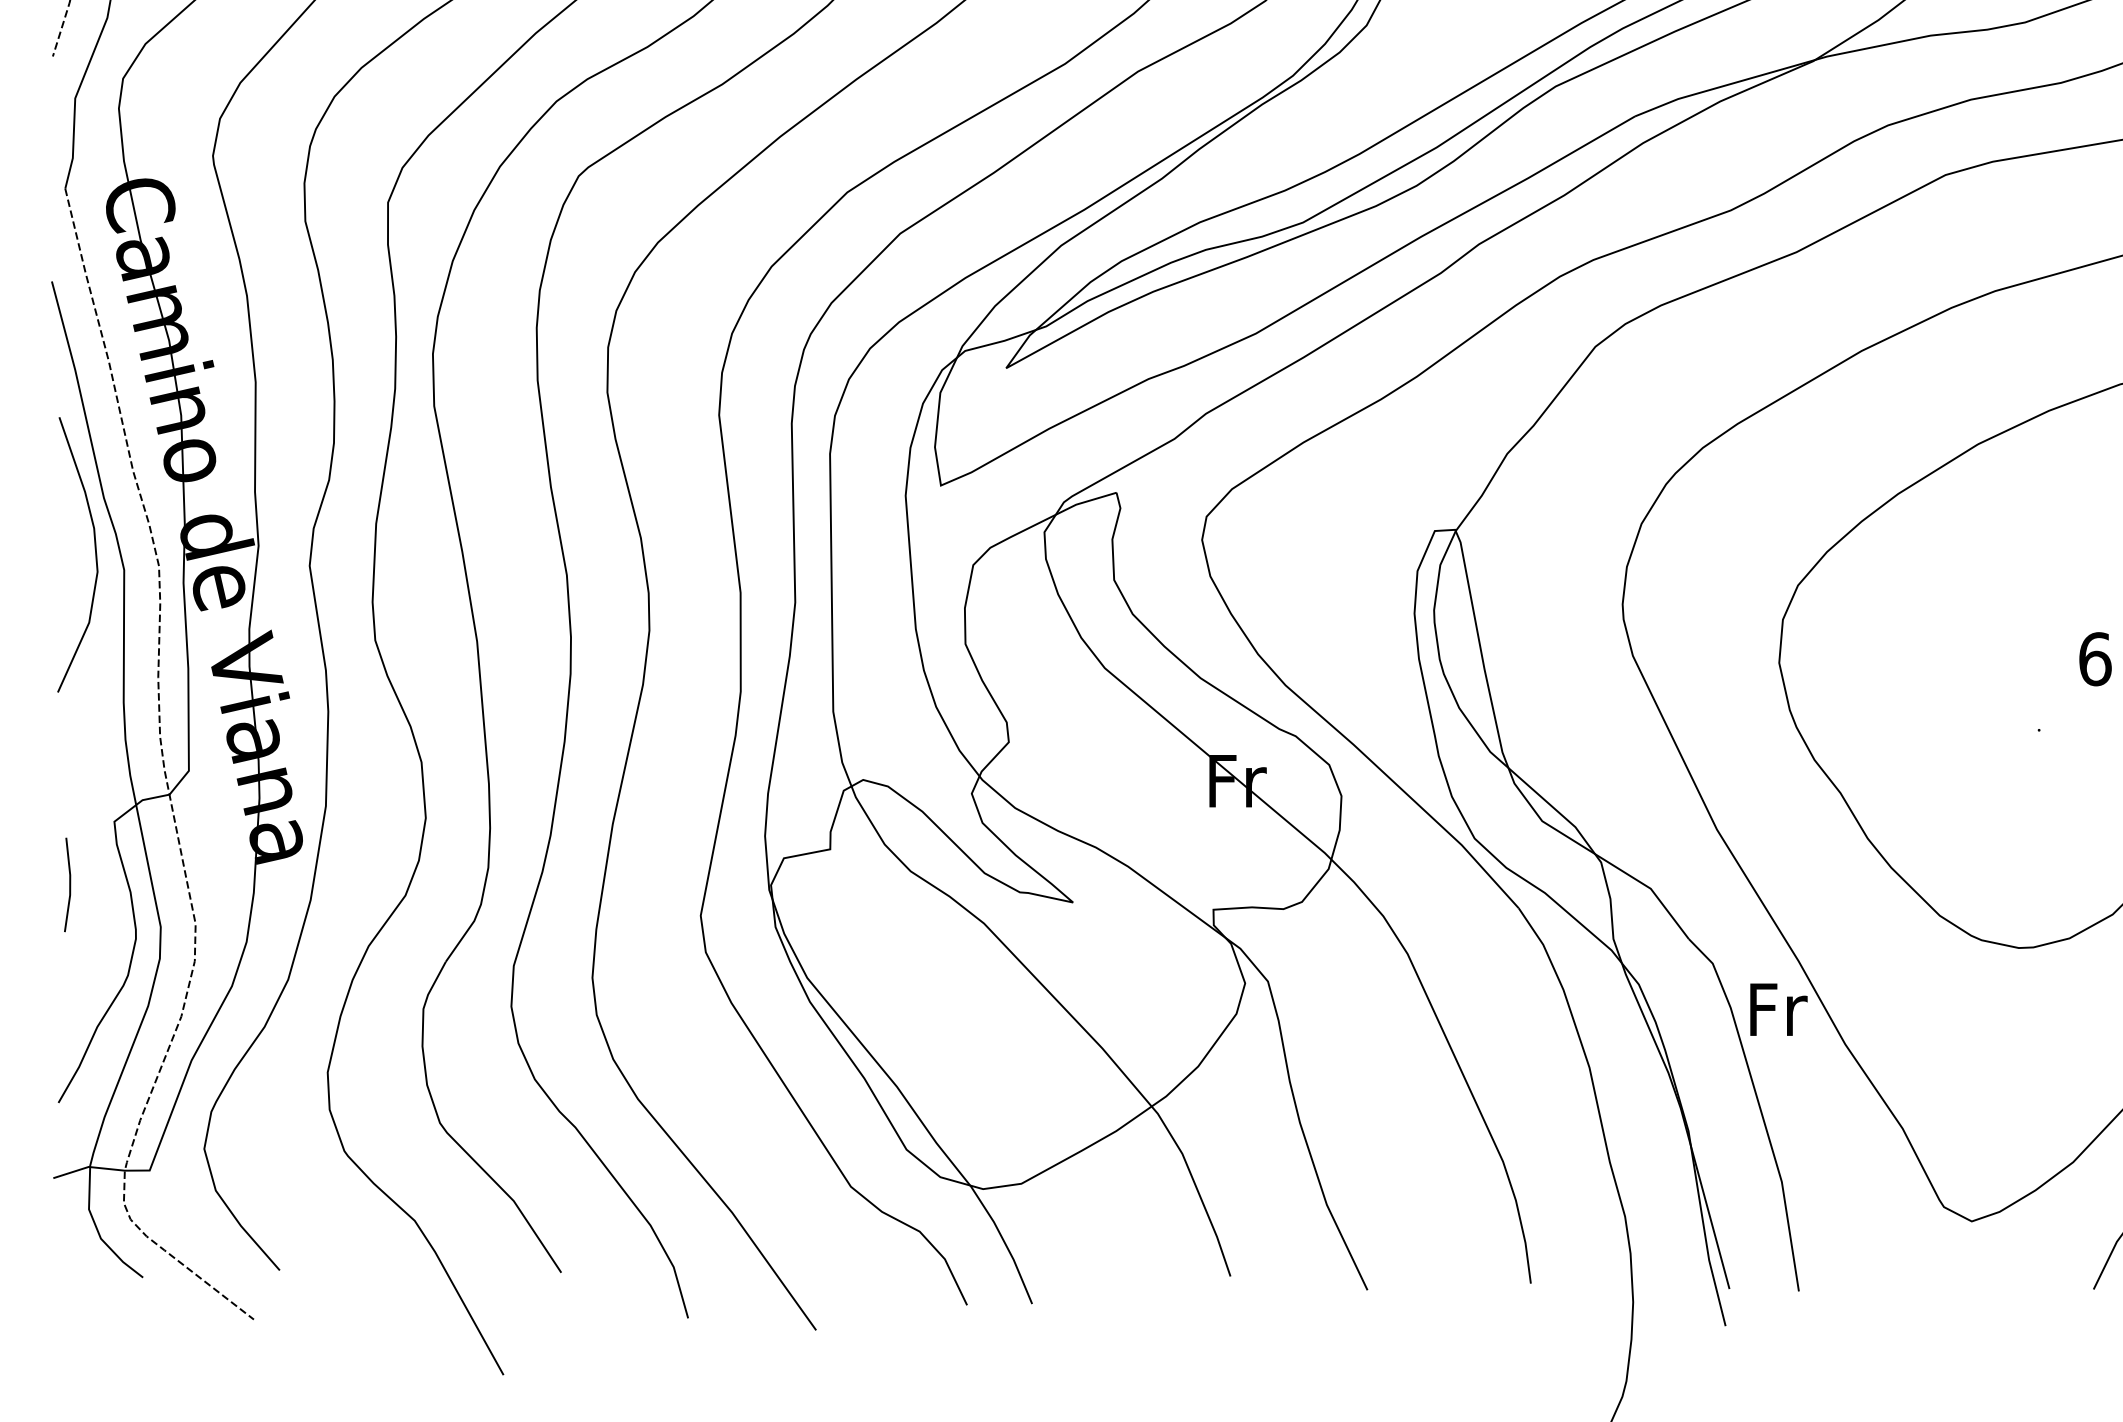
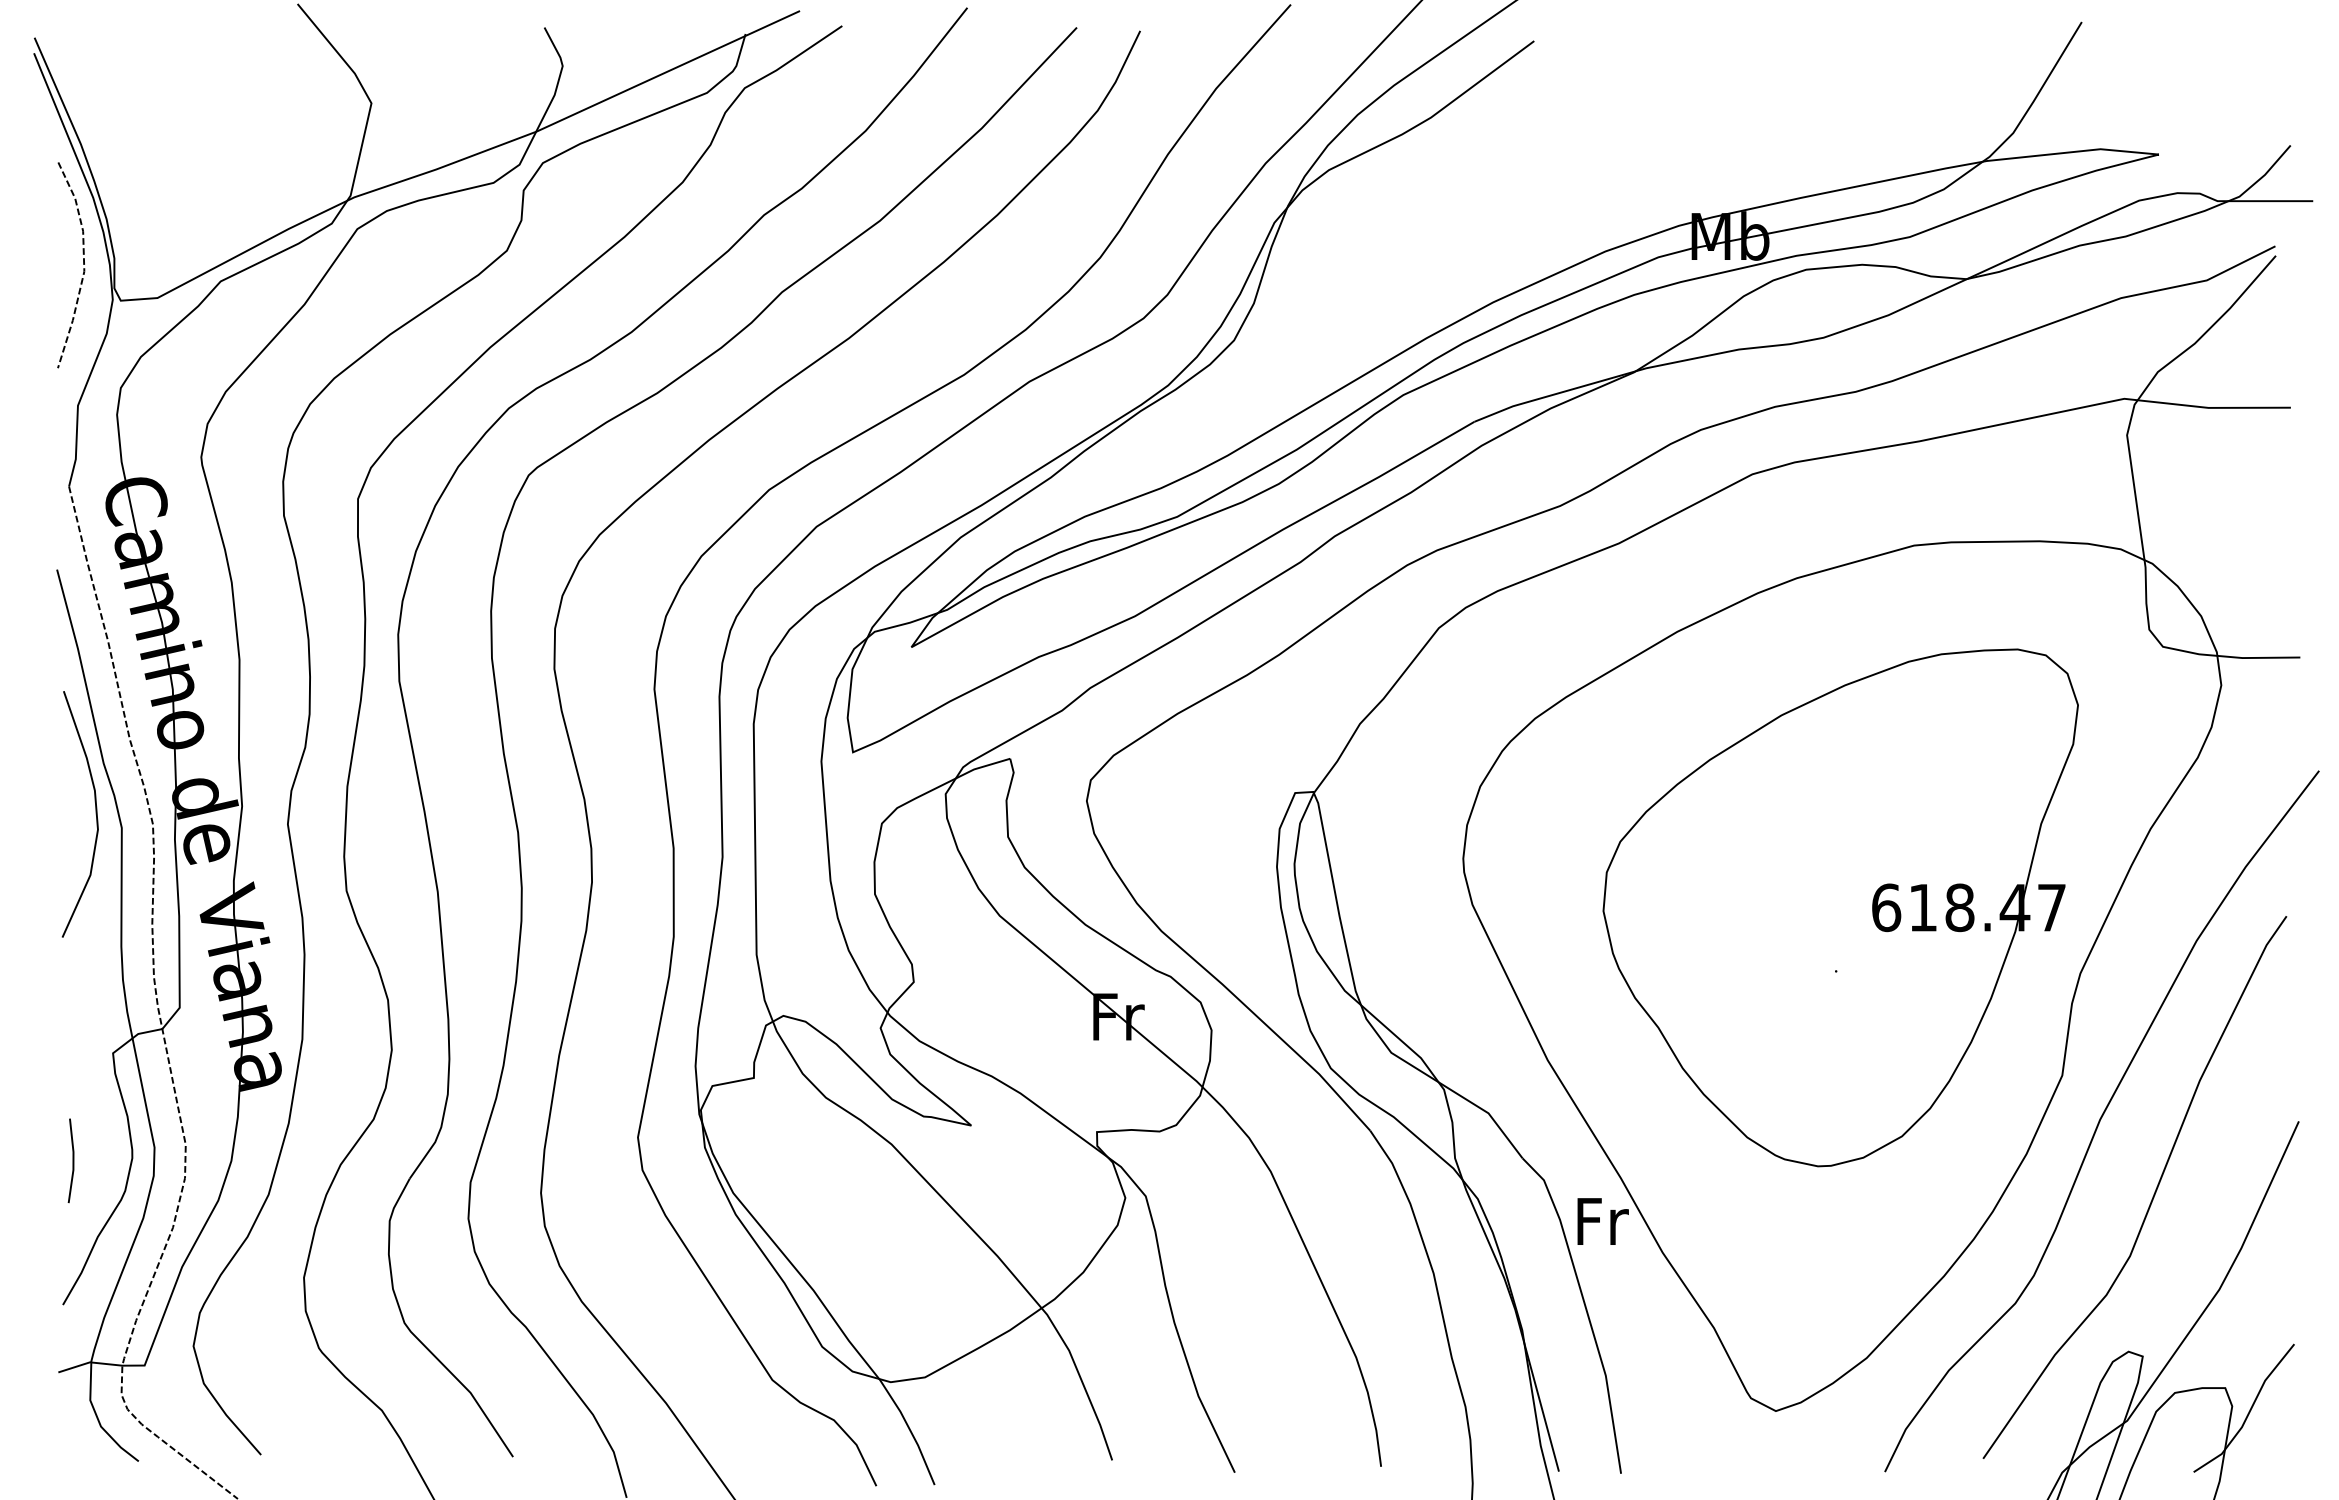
line: (69, 884) -> (72, 1160), moved

